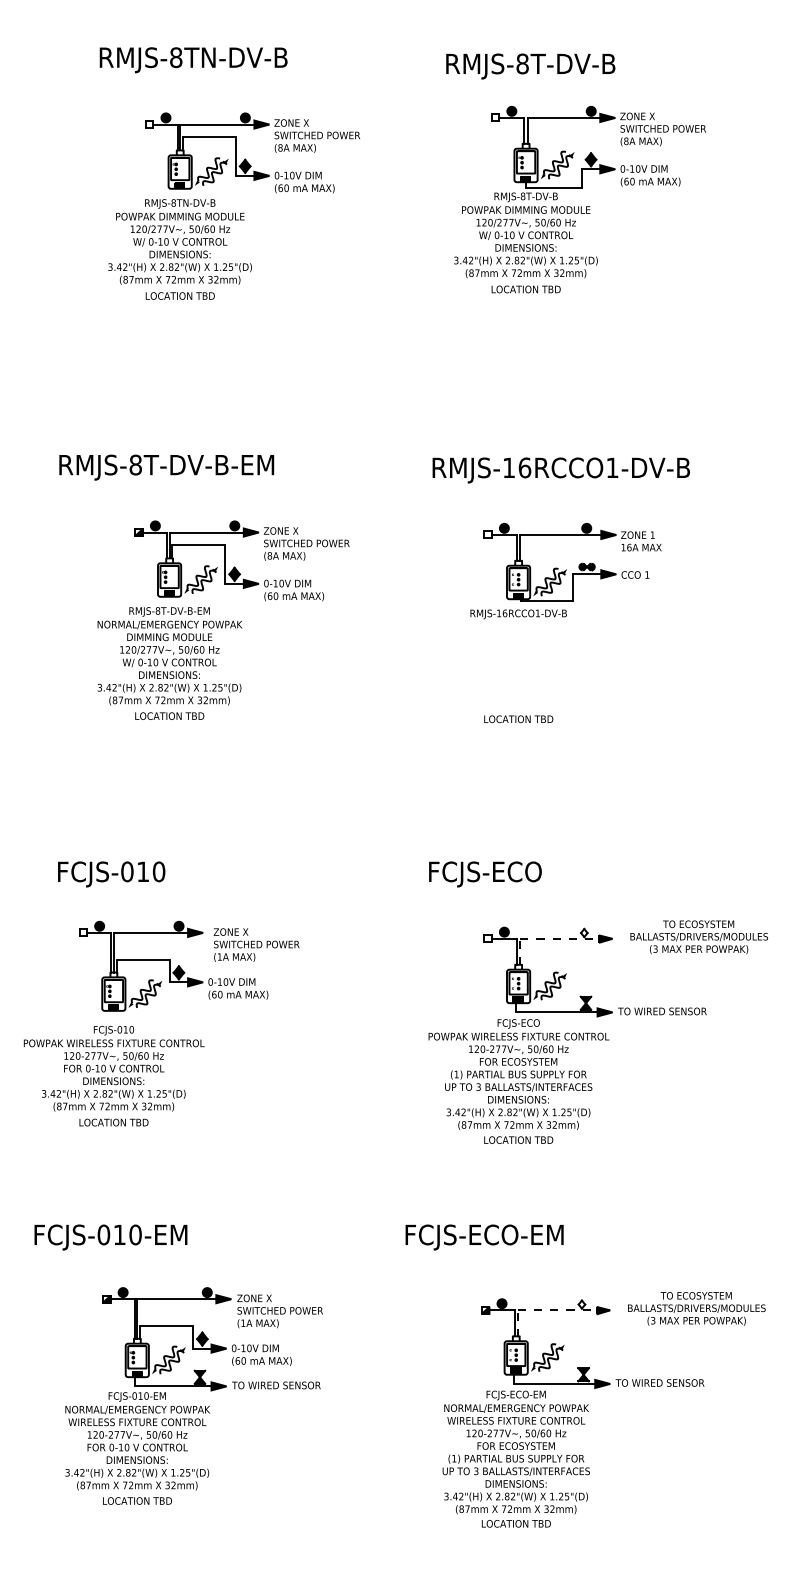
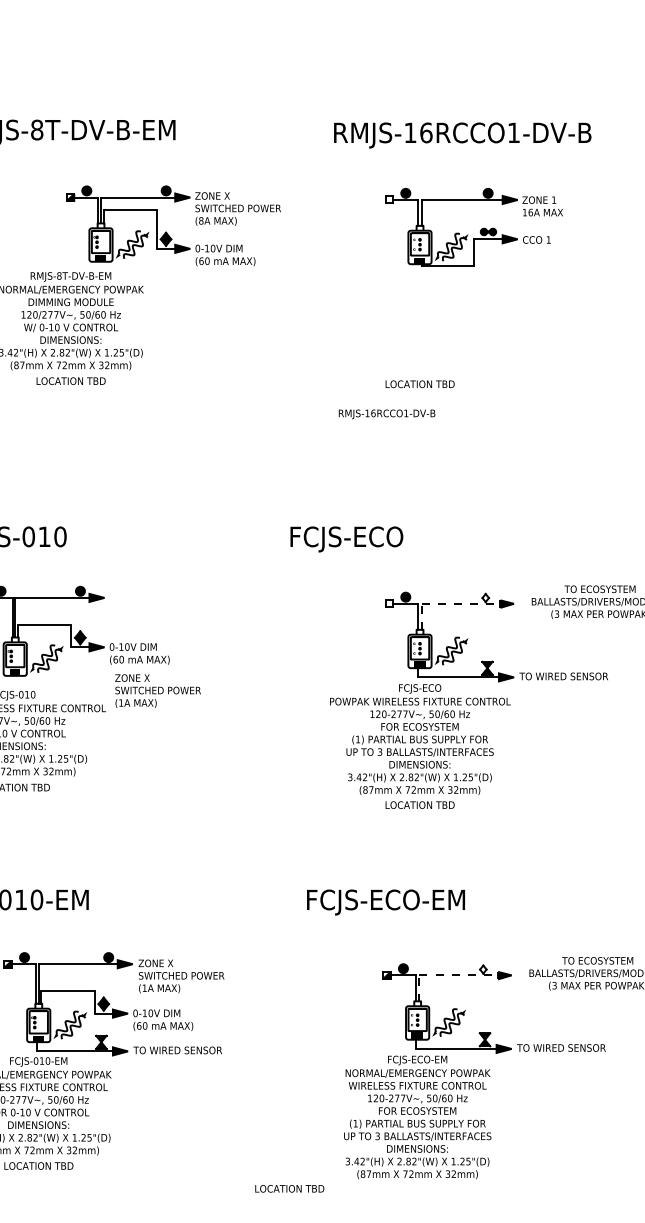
part: (234, 566) -> (165, 231), moved
text: (518, 614) -> (386, 414), moved
text: (485, 874) -> (346, 539), moved
text: (256, 944) -> (157, 690), moved
text: (515, 1523) -> (288, 1188), moved

